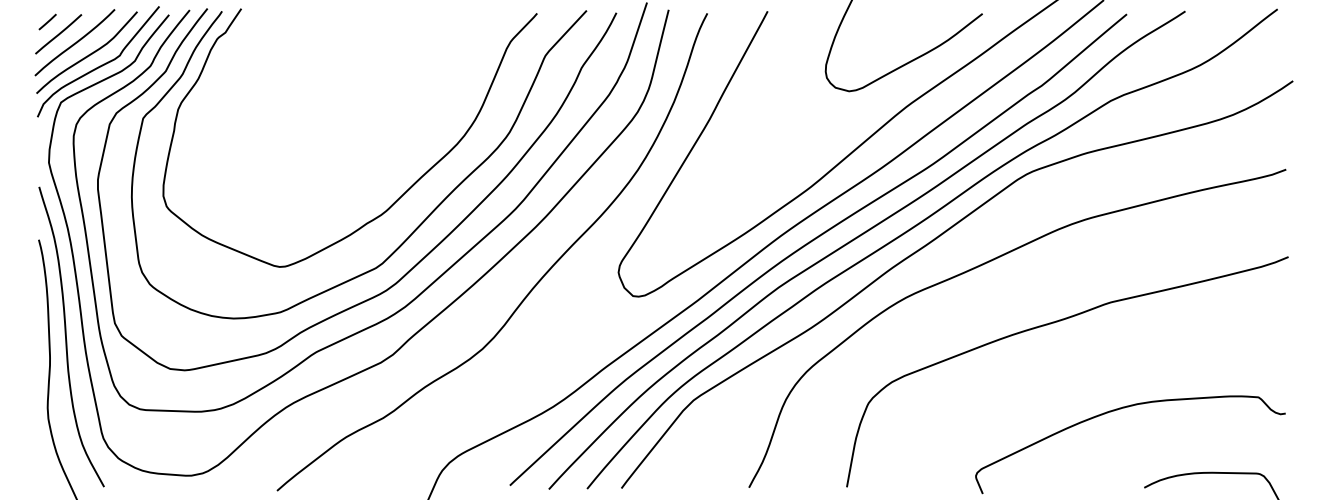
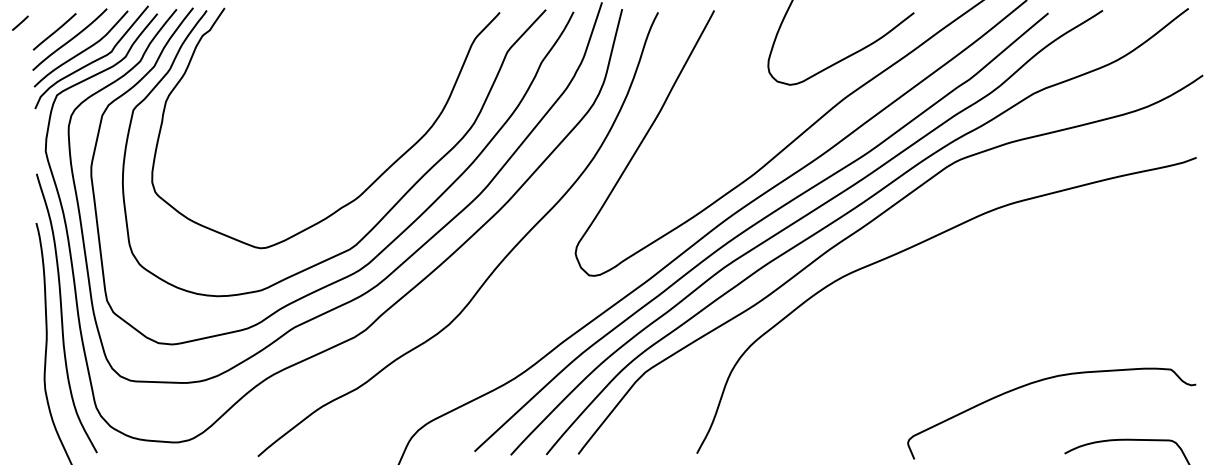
line: (47, 21) -> (20, 22), moved
curve: (1054, 323) -> (981, 300), removed

